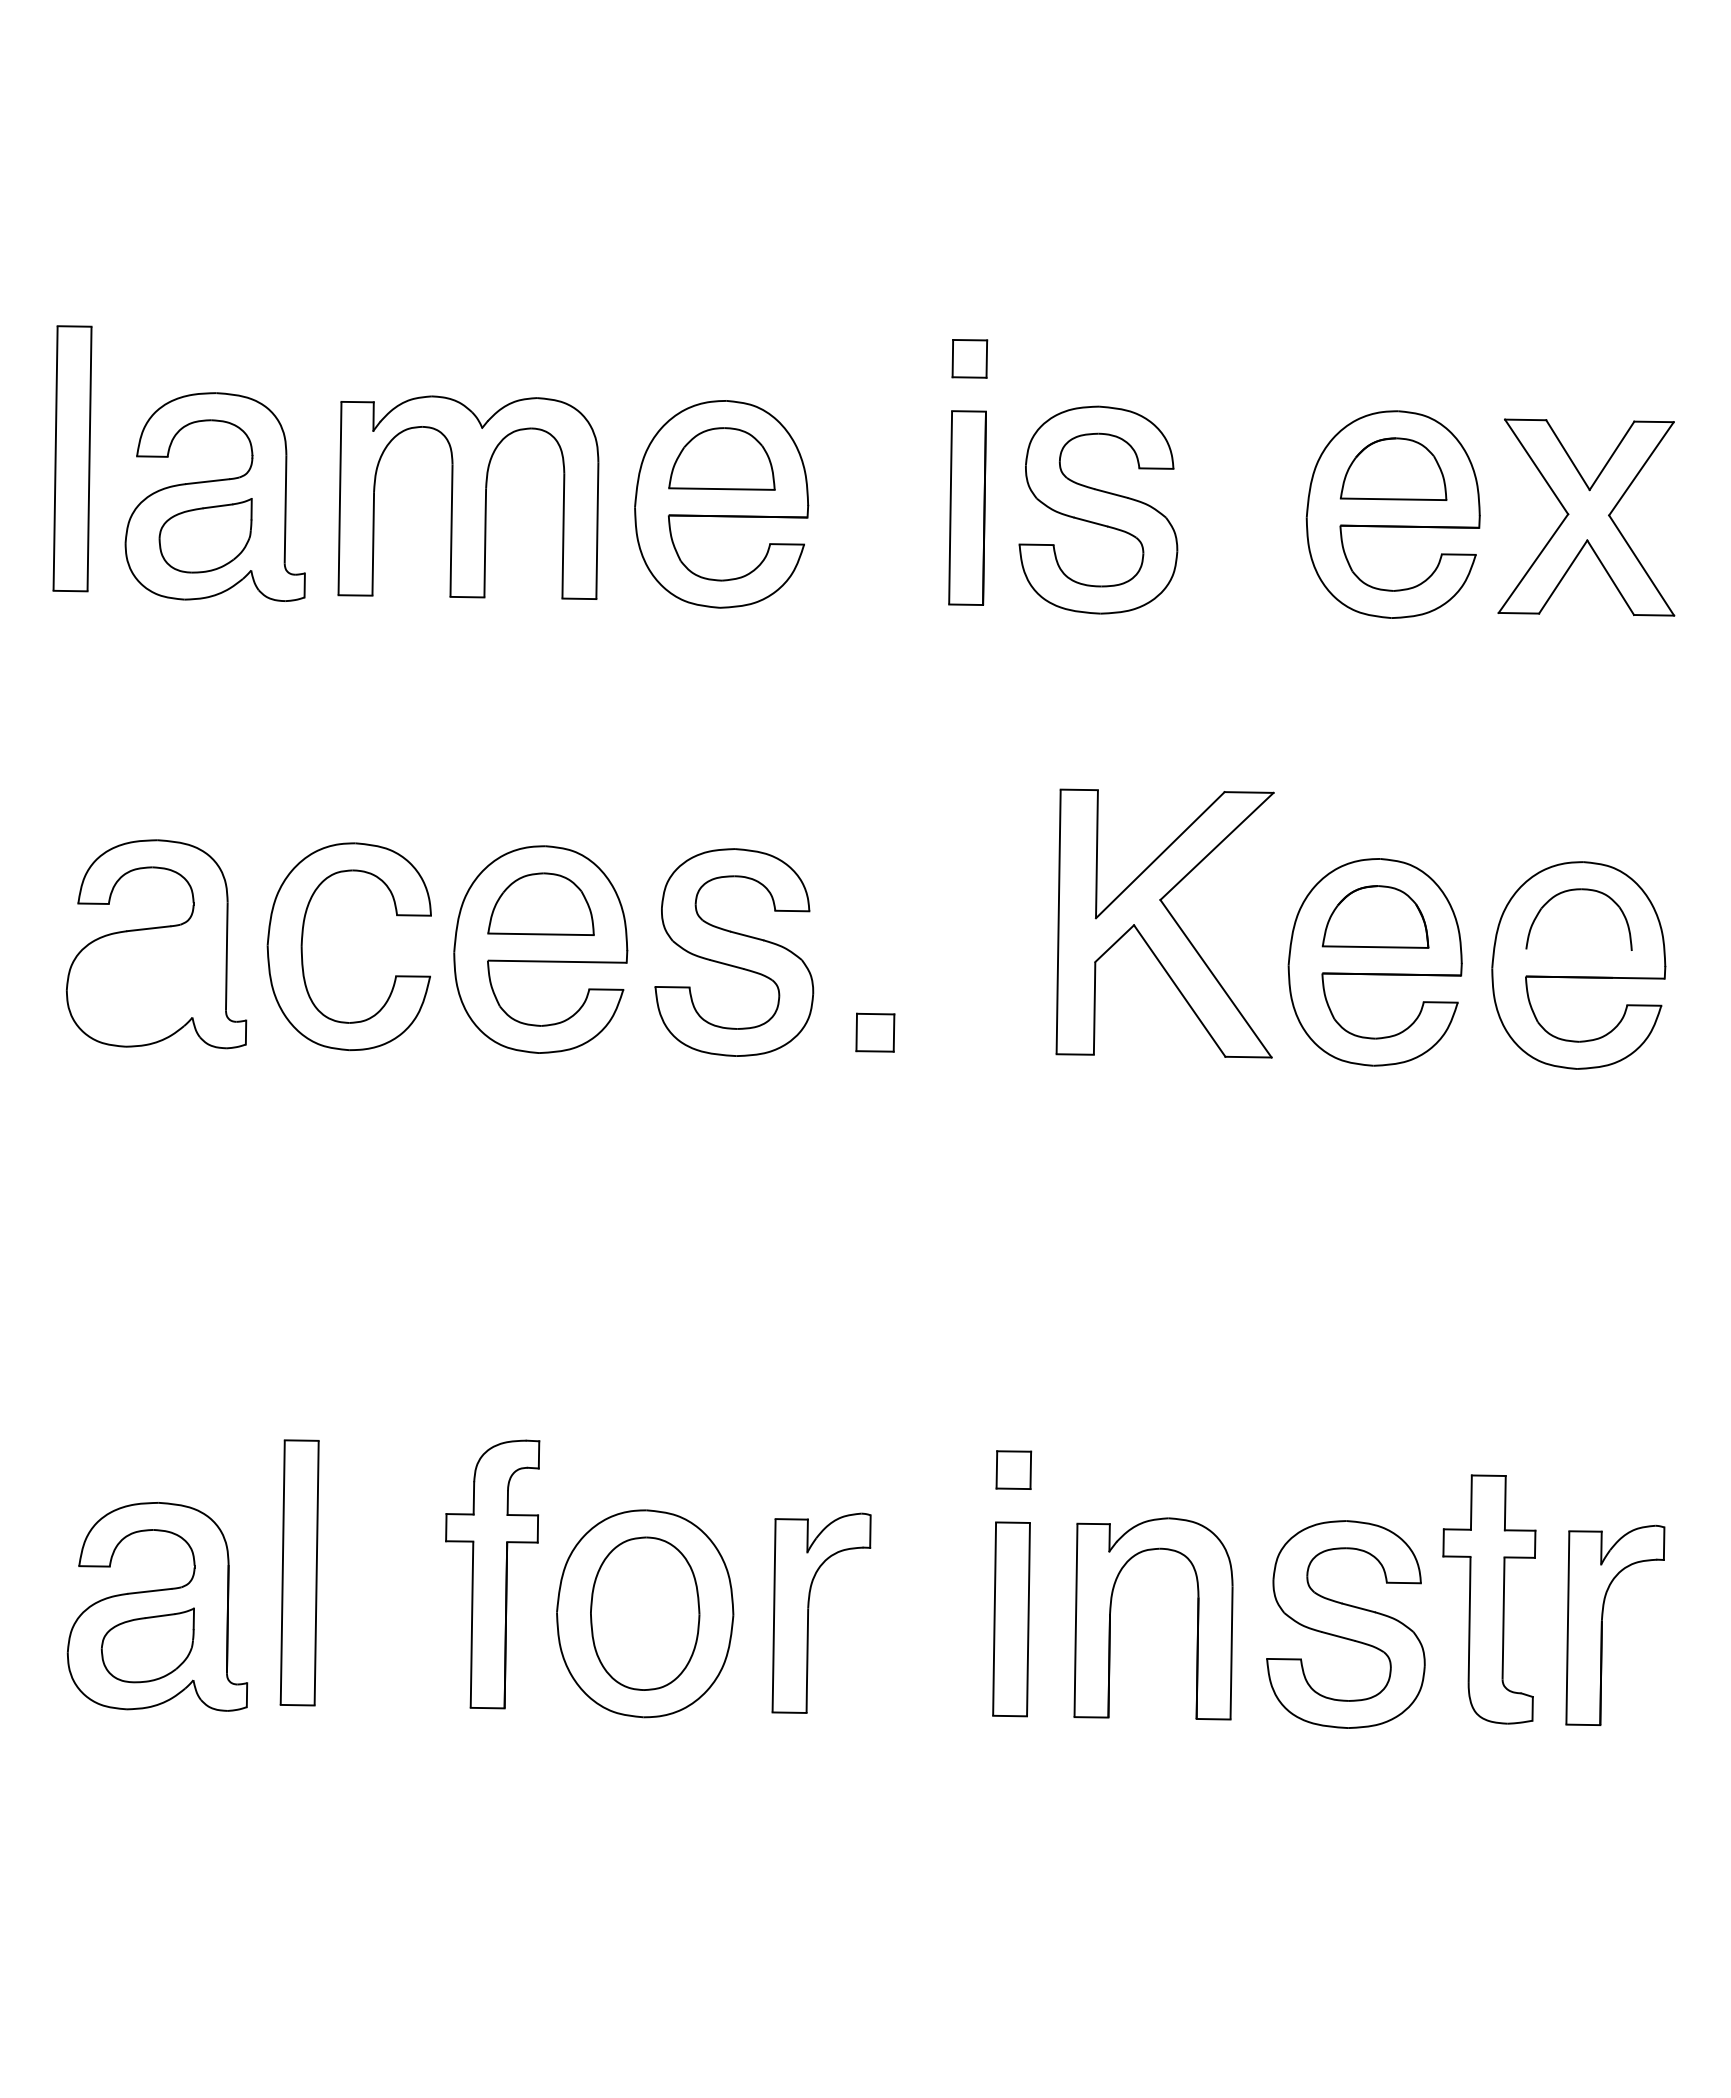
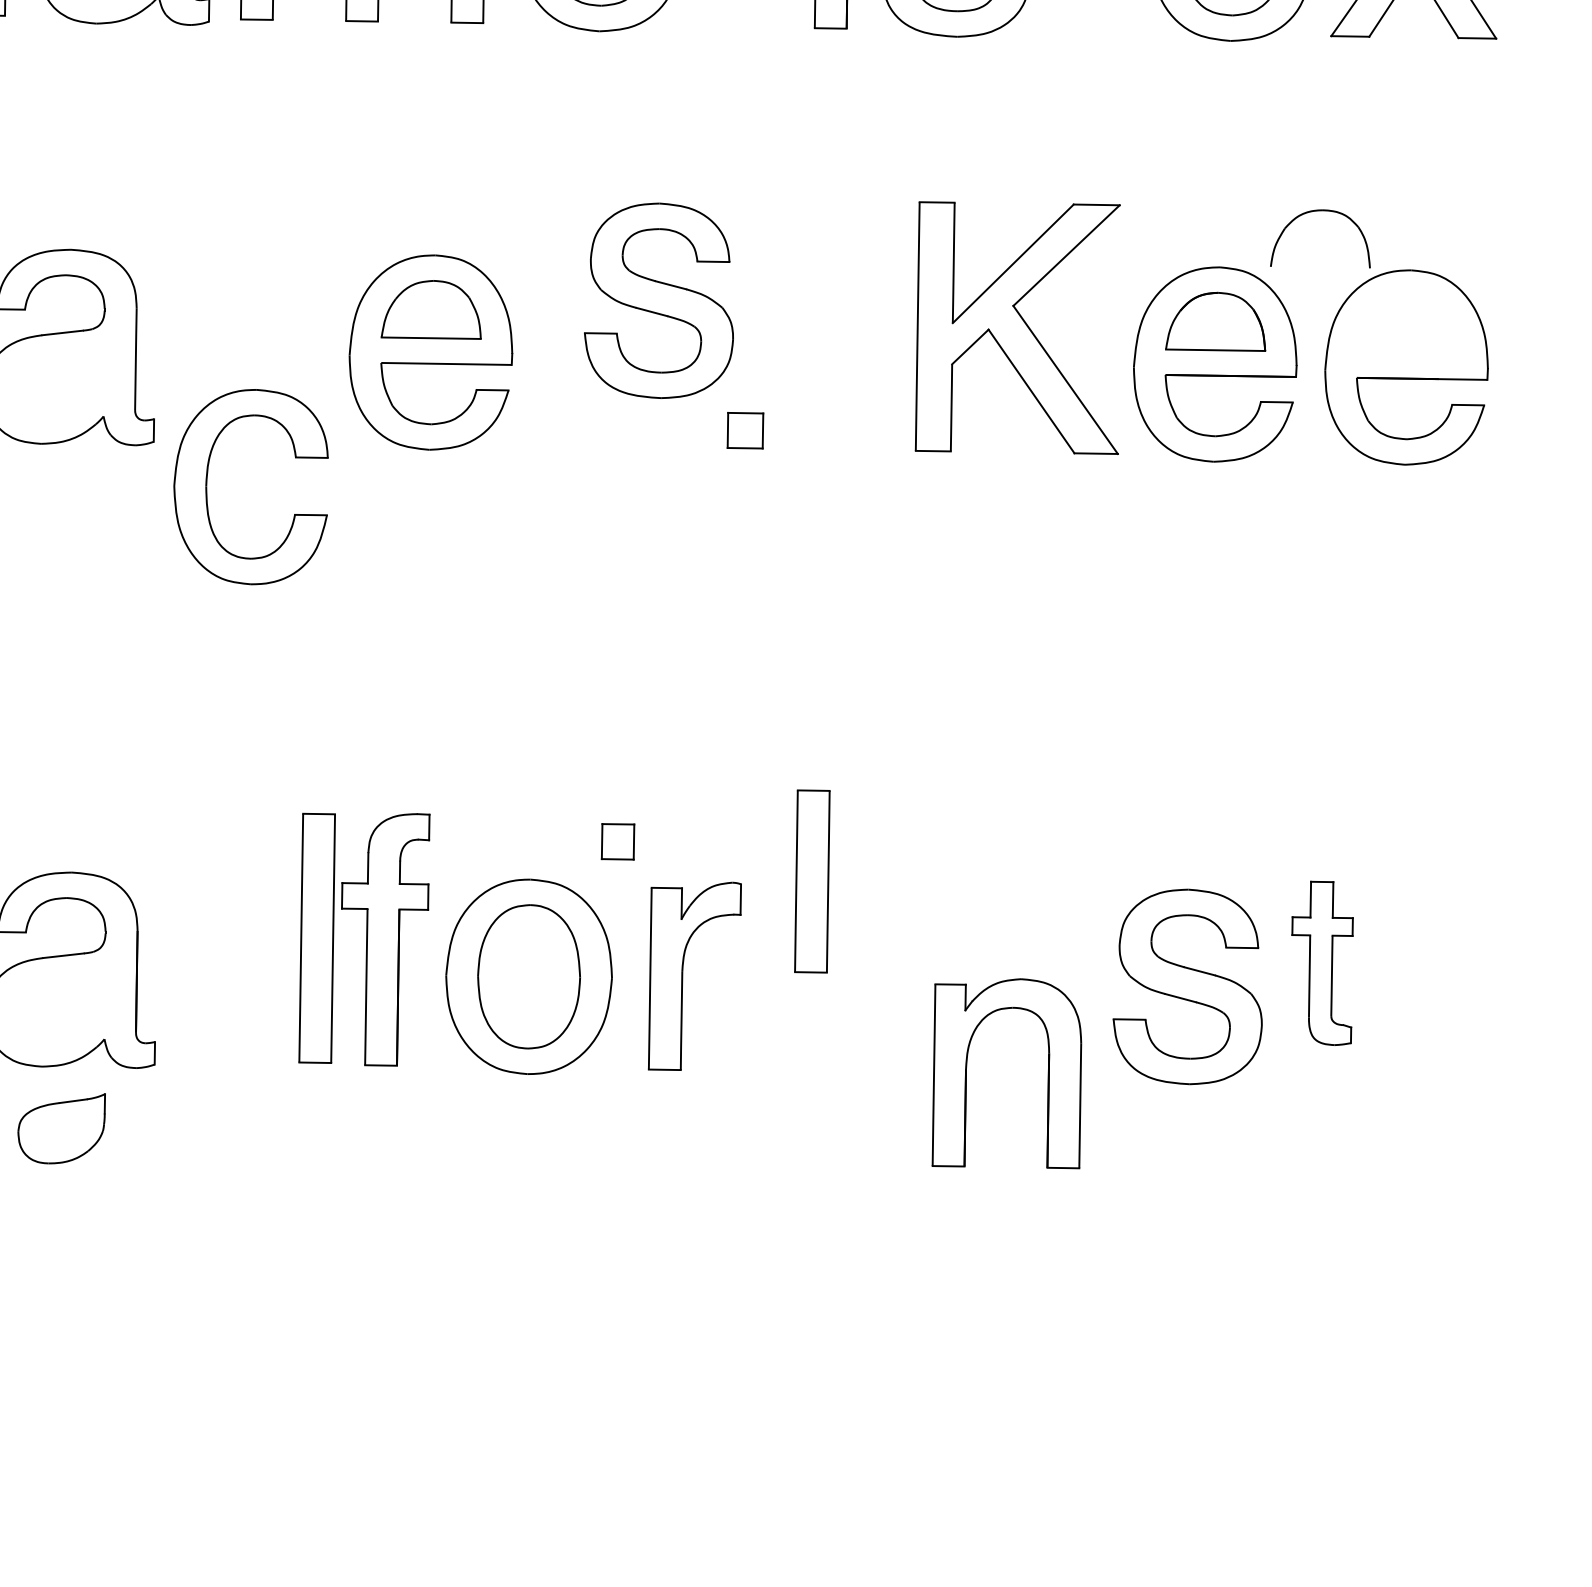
part: (1578, 890) -> (1319, 211), moved
part: (302, 946) -> (207, 486), moved
part: (734, 952) -> (659, 300), moved
part: (1013, 1469) -> (617, 841), moved
part: (299, 1572) -> (316, 938), moved
part: (1489, 1599) -> (1322, 963), size x0.7
part: (1111, 1611) -> (967, 1066), moved
part: (1011, 1619) -> (812, 881), moved
part: (1602, 1624) -> (1428, 986), removed
part: (147, 1645) -> (61, 1128), moved

